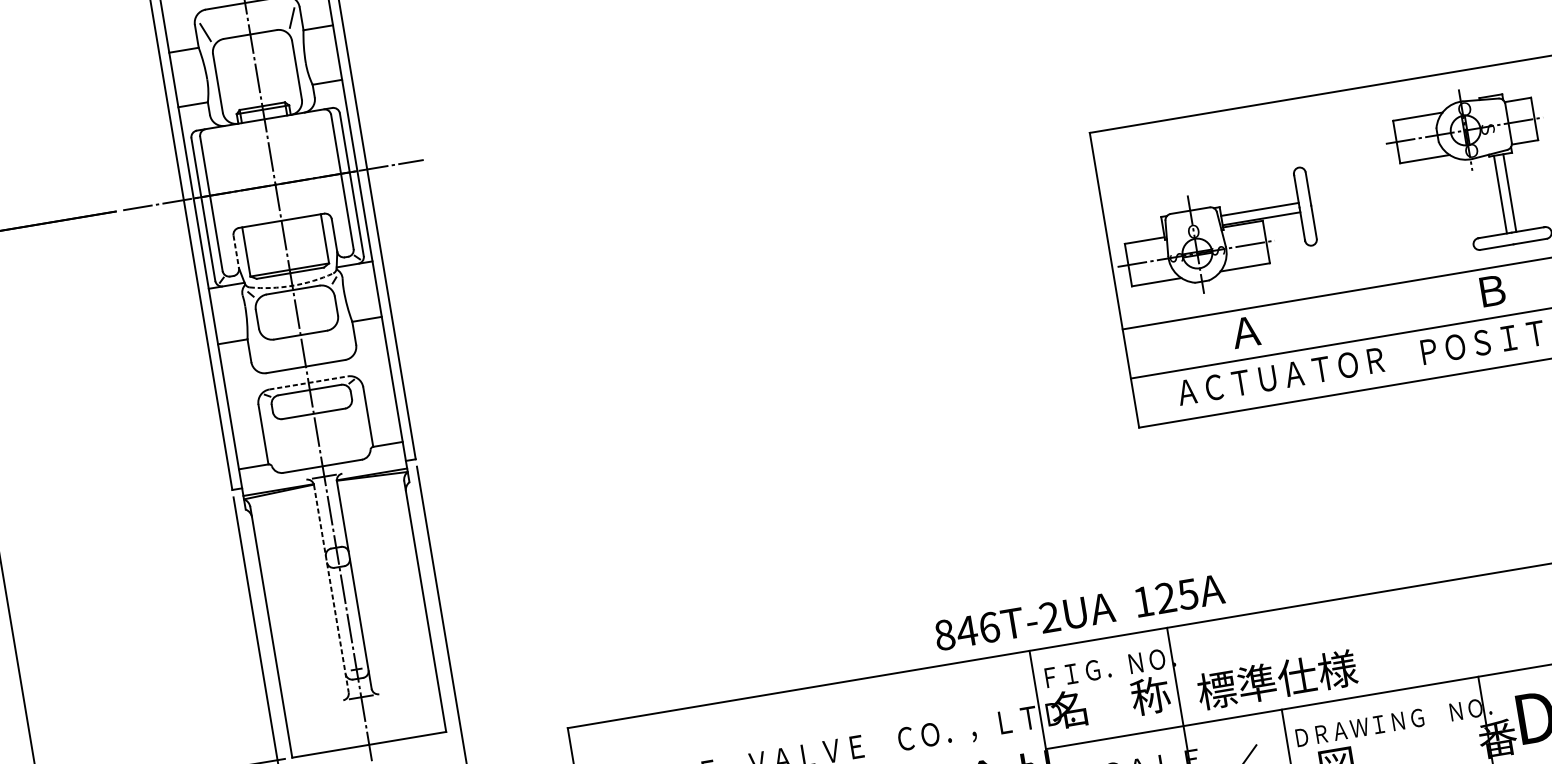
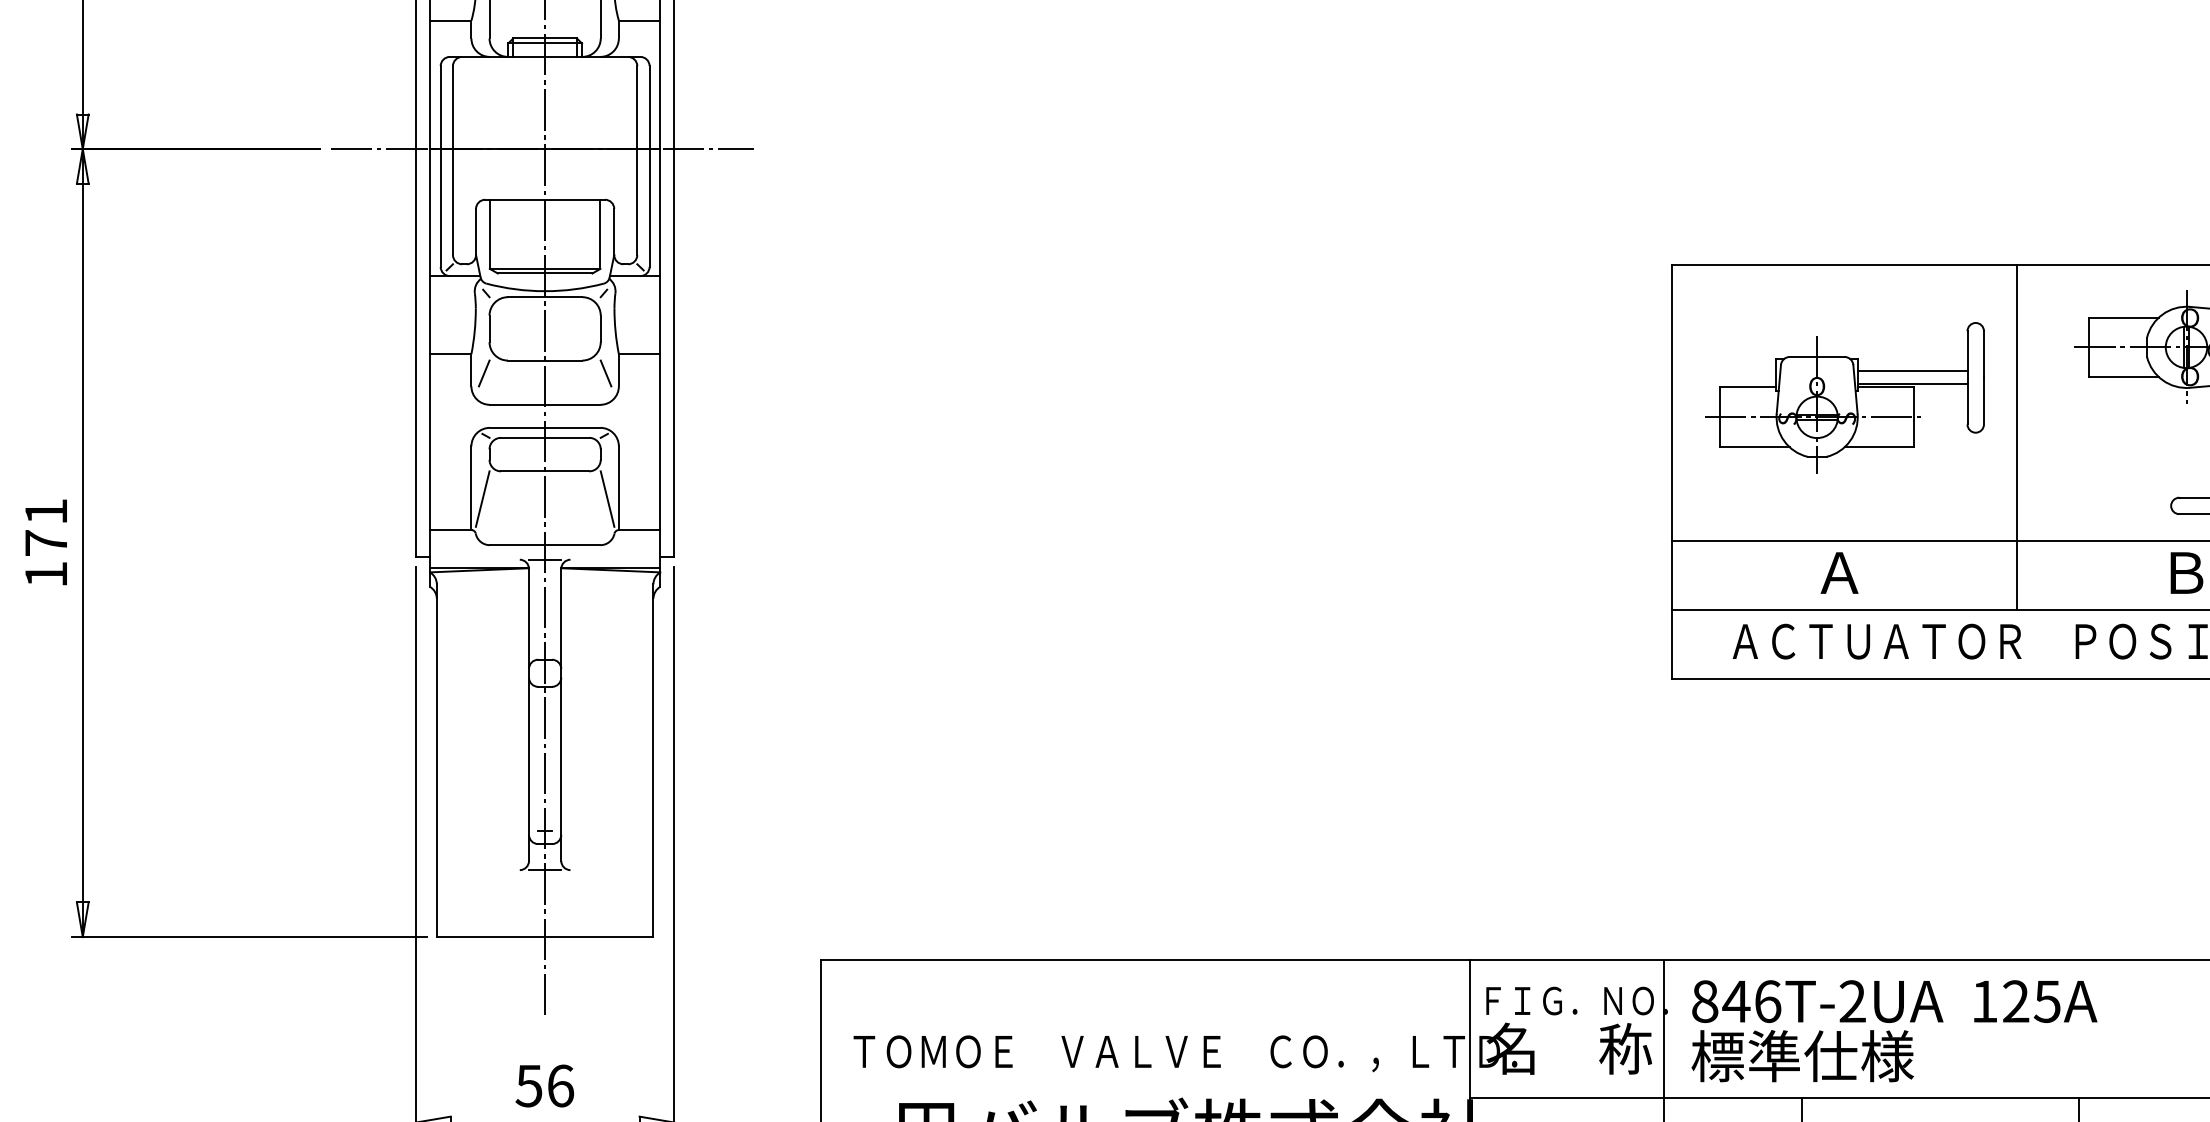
line: (1356, 214) -> (2017, 437), added
part: (1214, 236) -> (1844, 397), moved
line: (236, 252) -> (476, 232), dashed -> solid
arc: (292, 285) -> (545, 291), dashed -> solid
line: (345, 337) -> (605, 373), added
line: (258, 351) -> (483, 373), added
line: (308, 382) -> (545, 427), dashed -> solid
line: (361, 425) -> (607, 498), added
line: (272, 440) -> (482, 498), added
line: (331, 588) -> (529, 714), dashed -> solid
text: (1079, 612) -> (1894, 1001), moved

